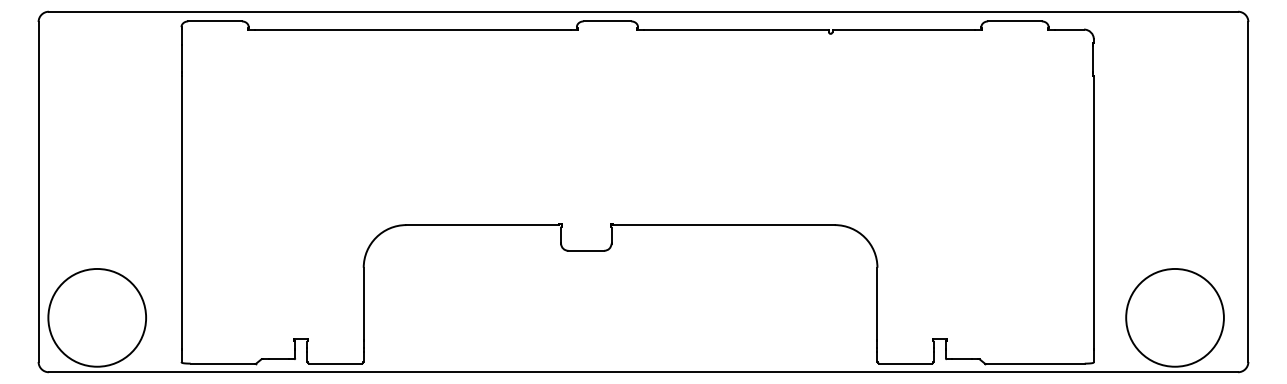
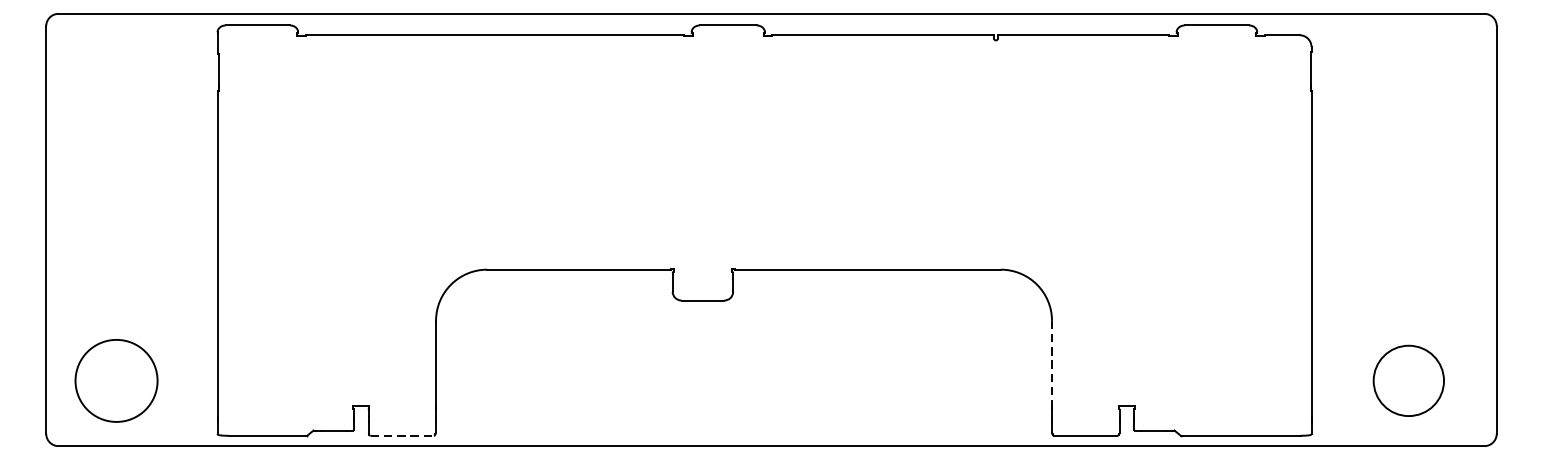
line: (877, 304) -> (1052, 364), solid -> dashed
circle: (97, 317) -> (116, 380), size x0.7
circle: (1174, 317) -> (1408, 380), size x0.6
line: (336, 363) -> (403, 435), solid -> dashed

